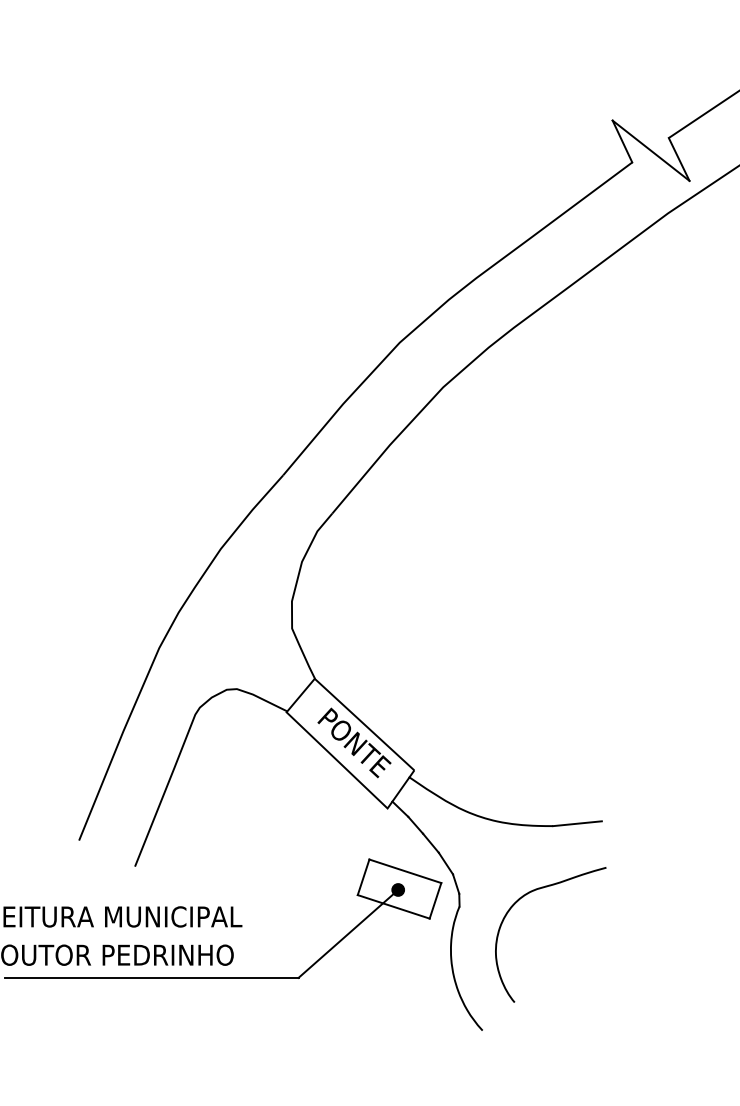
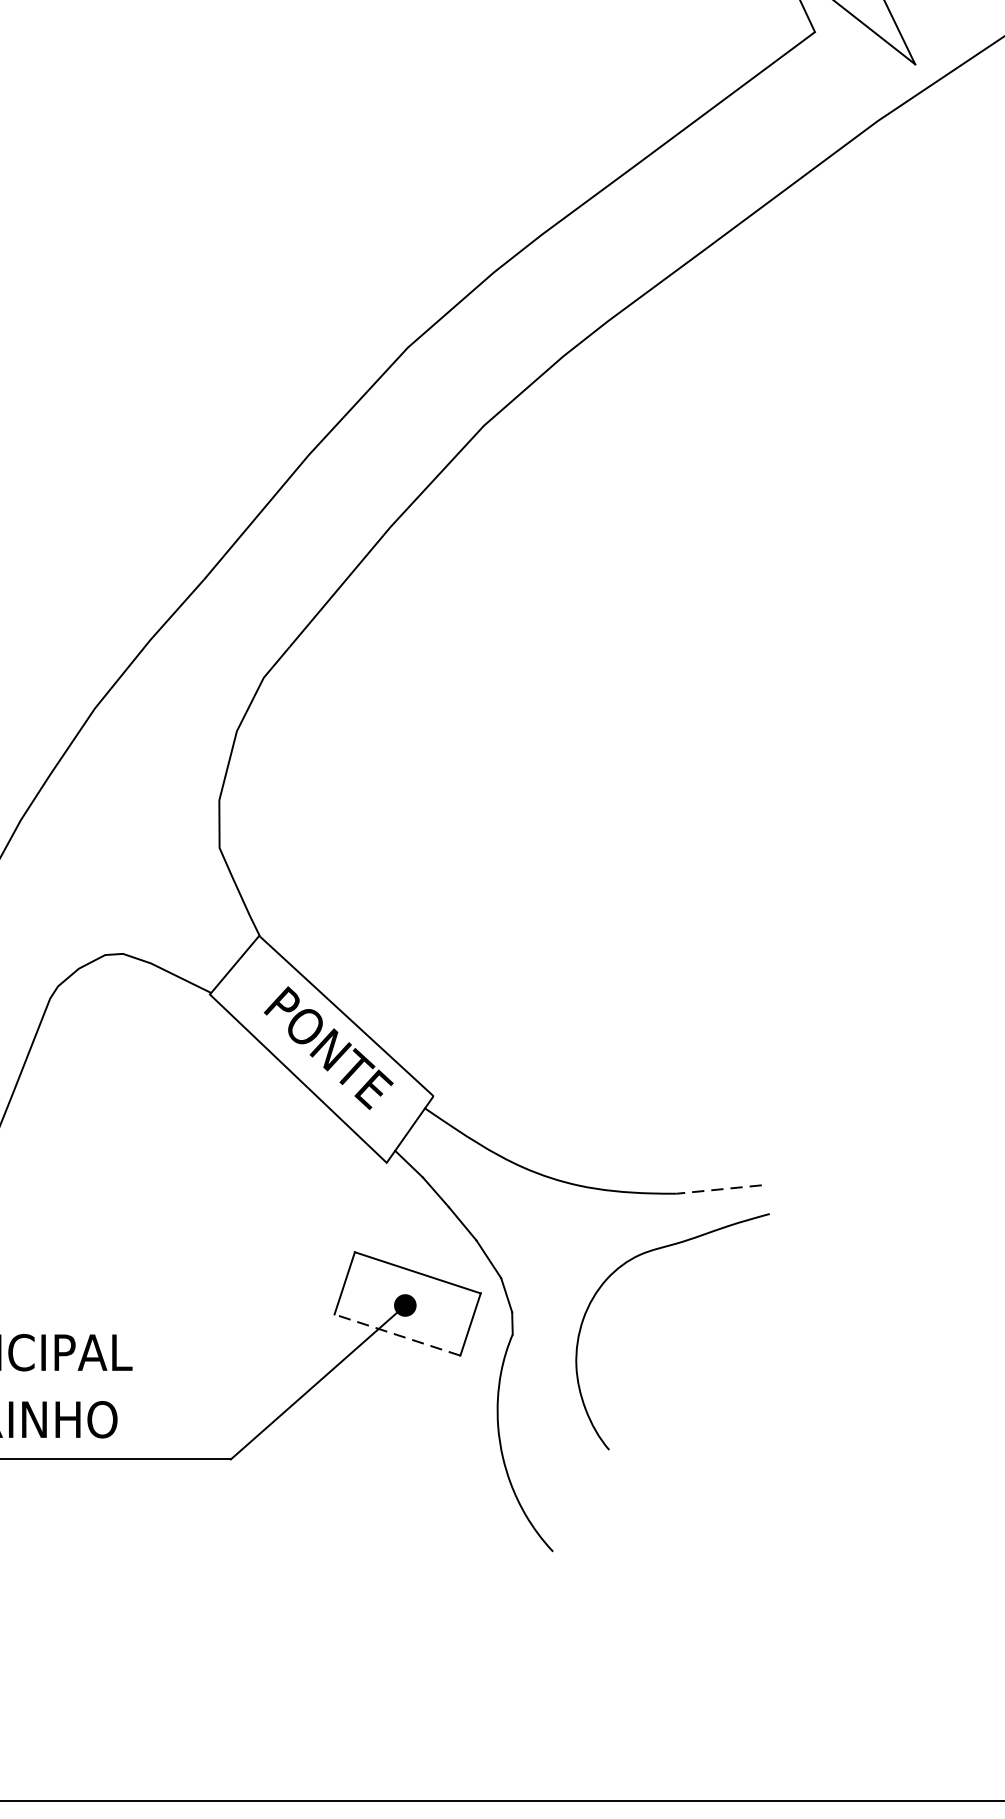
line: (577, 823) -> (719, 1189), solid -> dashed
curve: (528, 894) -> (633, 1260), moved
line: (393, 906) -> (397, 1334), solid -> dashed

